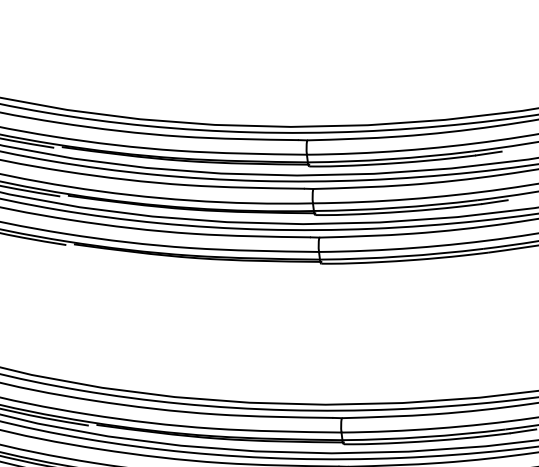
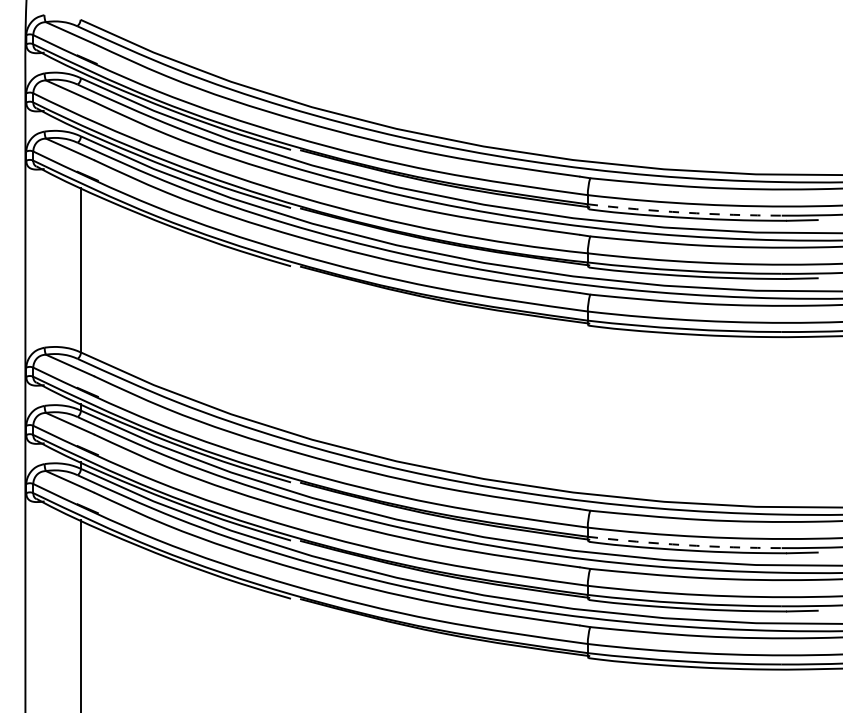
arc: (389, 159) -> (684, 212), solid -> dashed
arc: (424, 437) -> (684, 545), solid -> dashed

